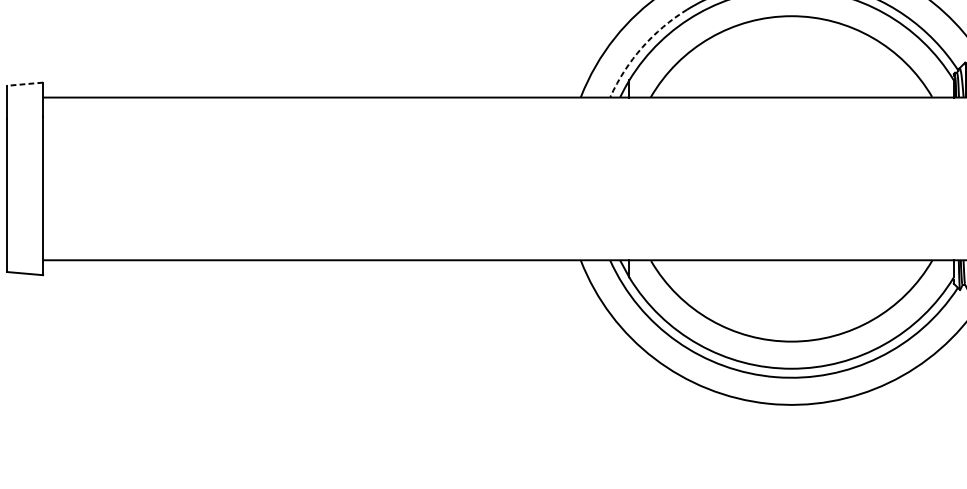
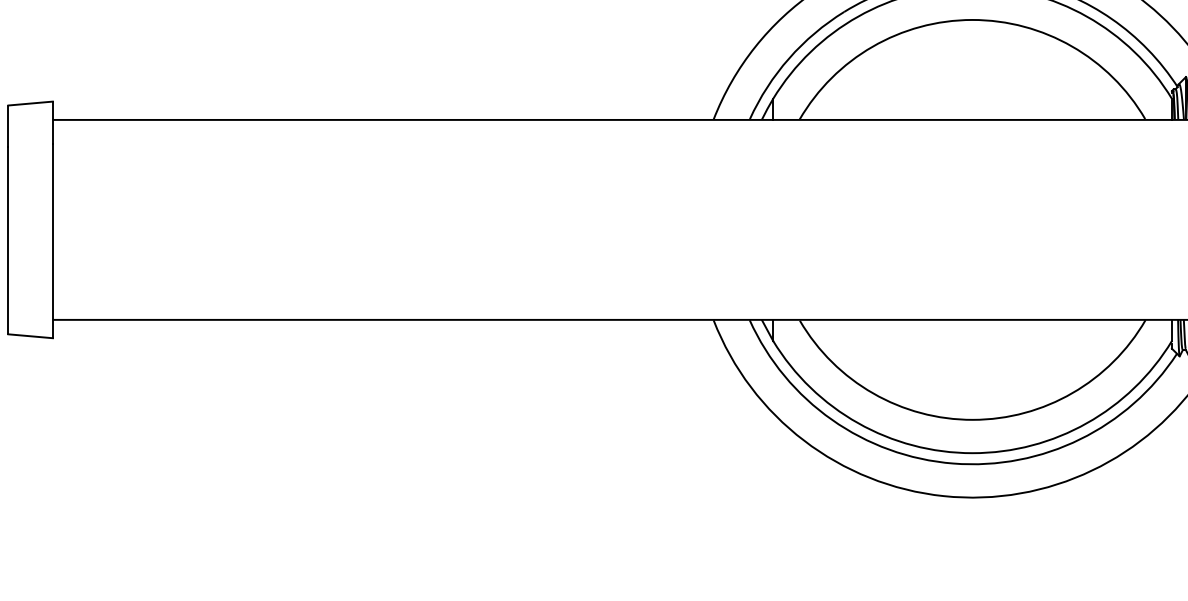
arc: (642, 47) -> (789, 58), dashed -> solid
line: (24, 84) -> (30, 103), dashed -> solid

